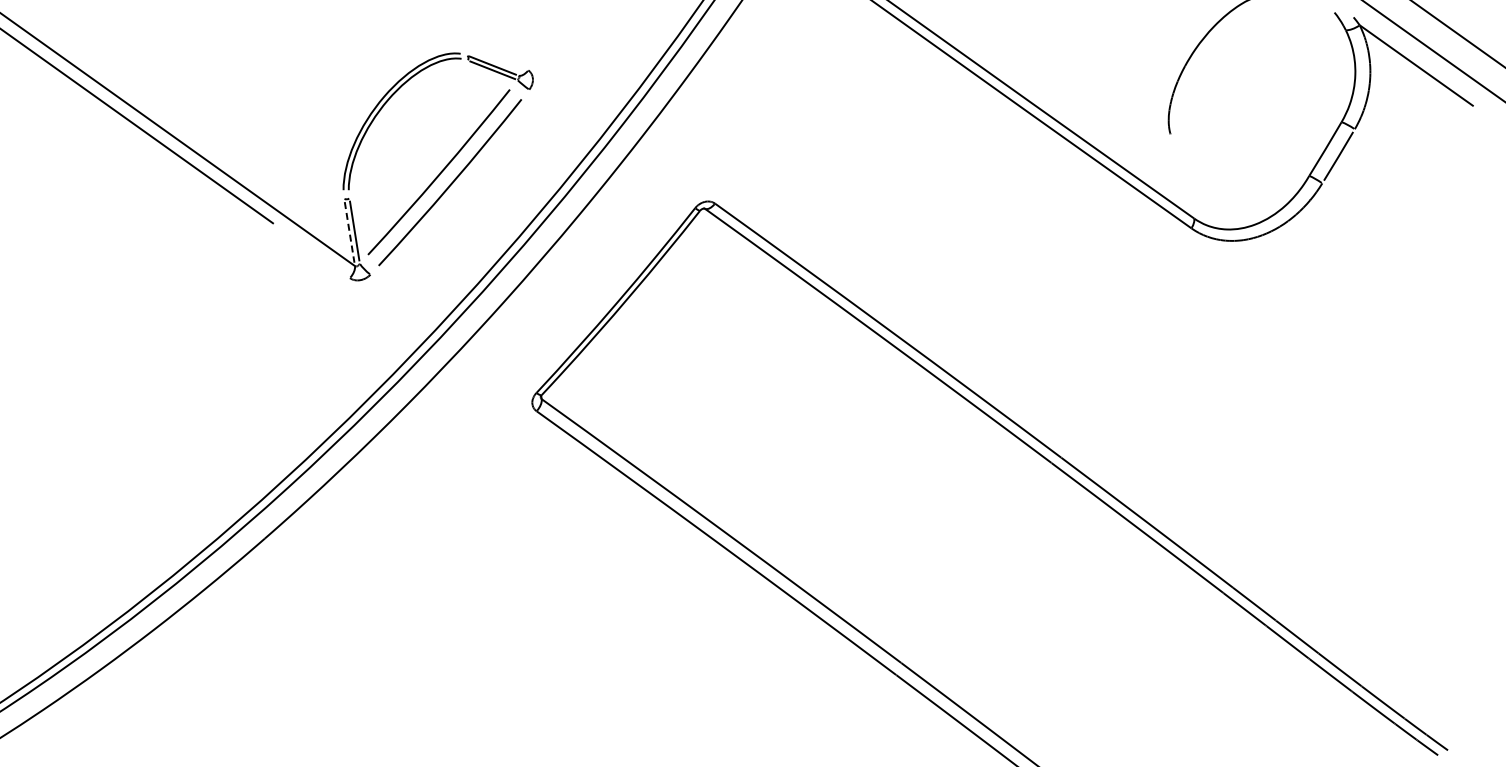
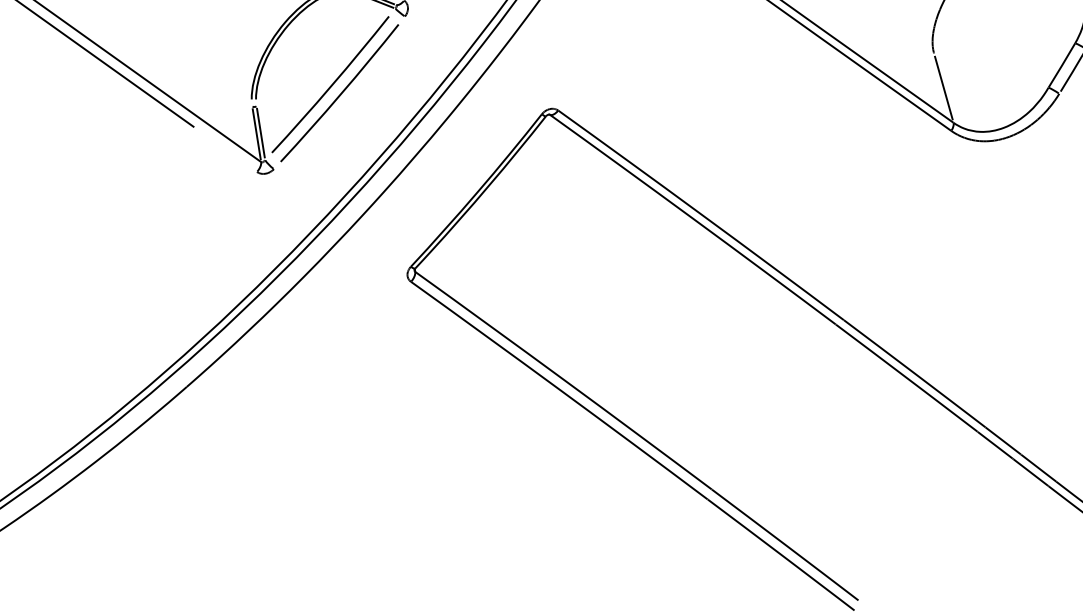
line: (1182, 176) -> (943, 88), added
line: (349, 232) -> (256, 134), dashed -> solid

